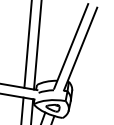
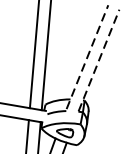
line: (71, 46) -> (87, 57), solid -> dashed
line: (80, 49) -> (98, 61), solid -> dashed

